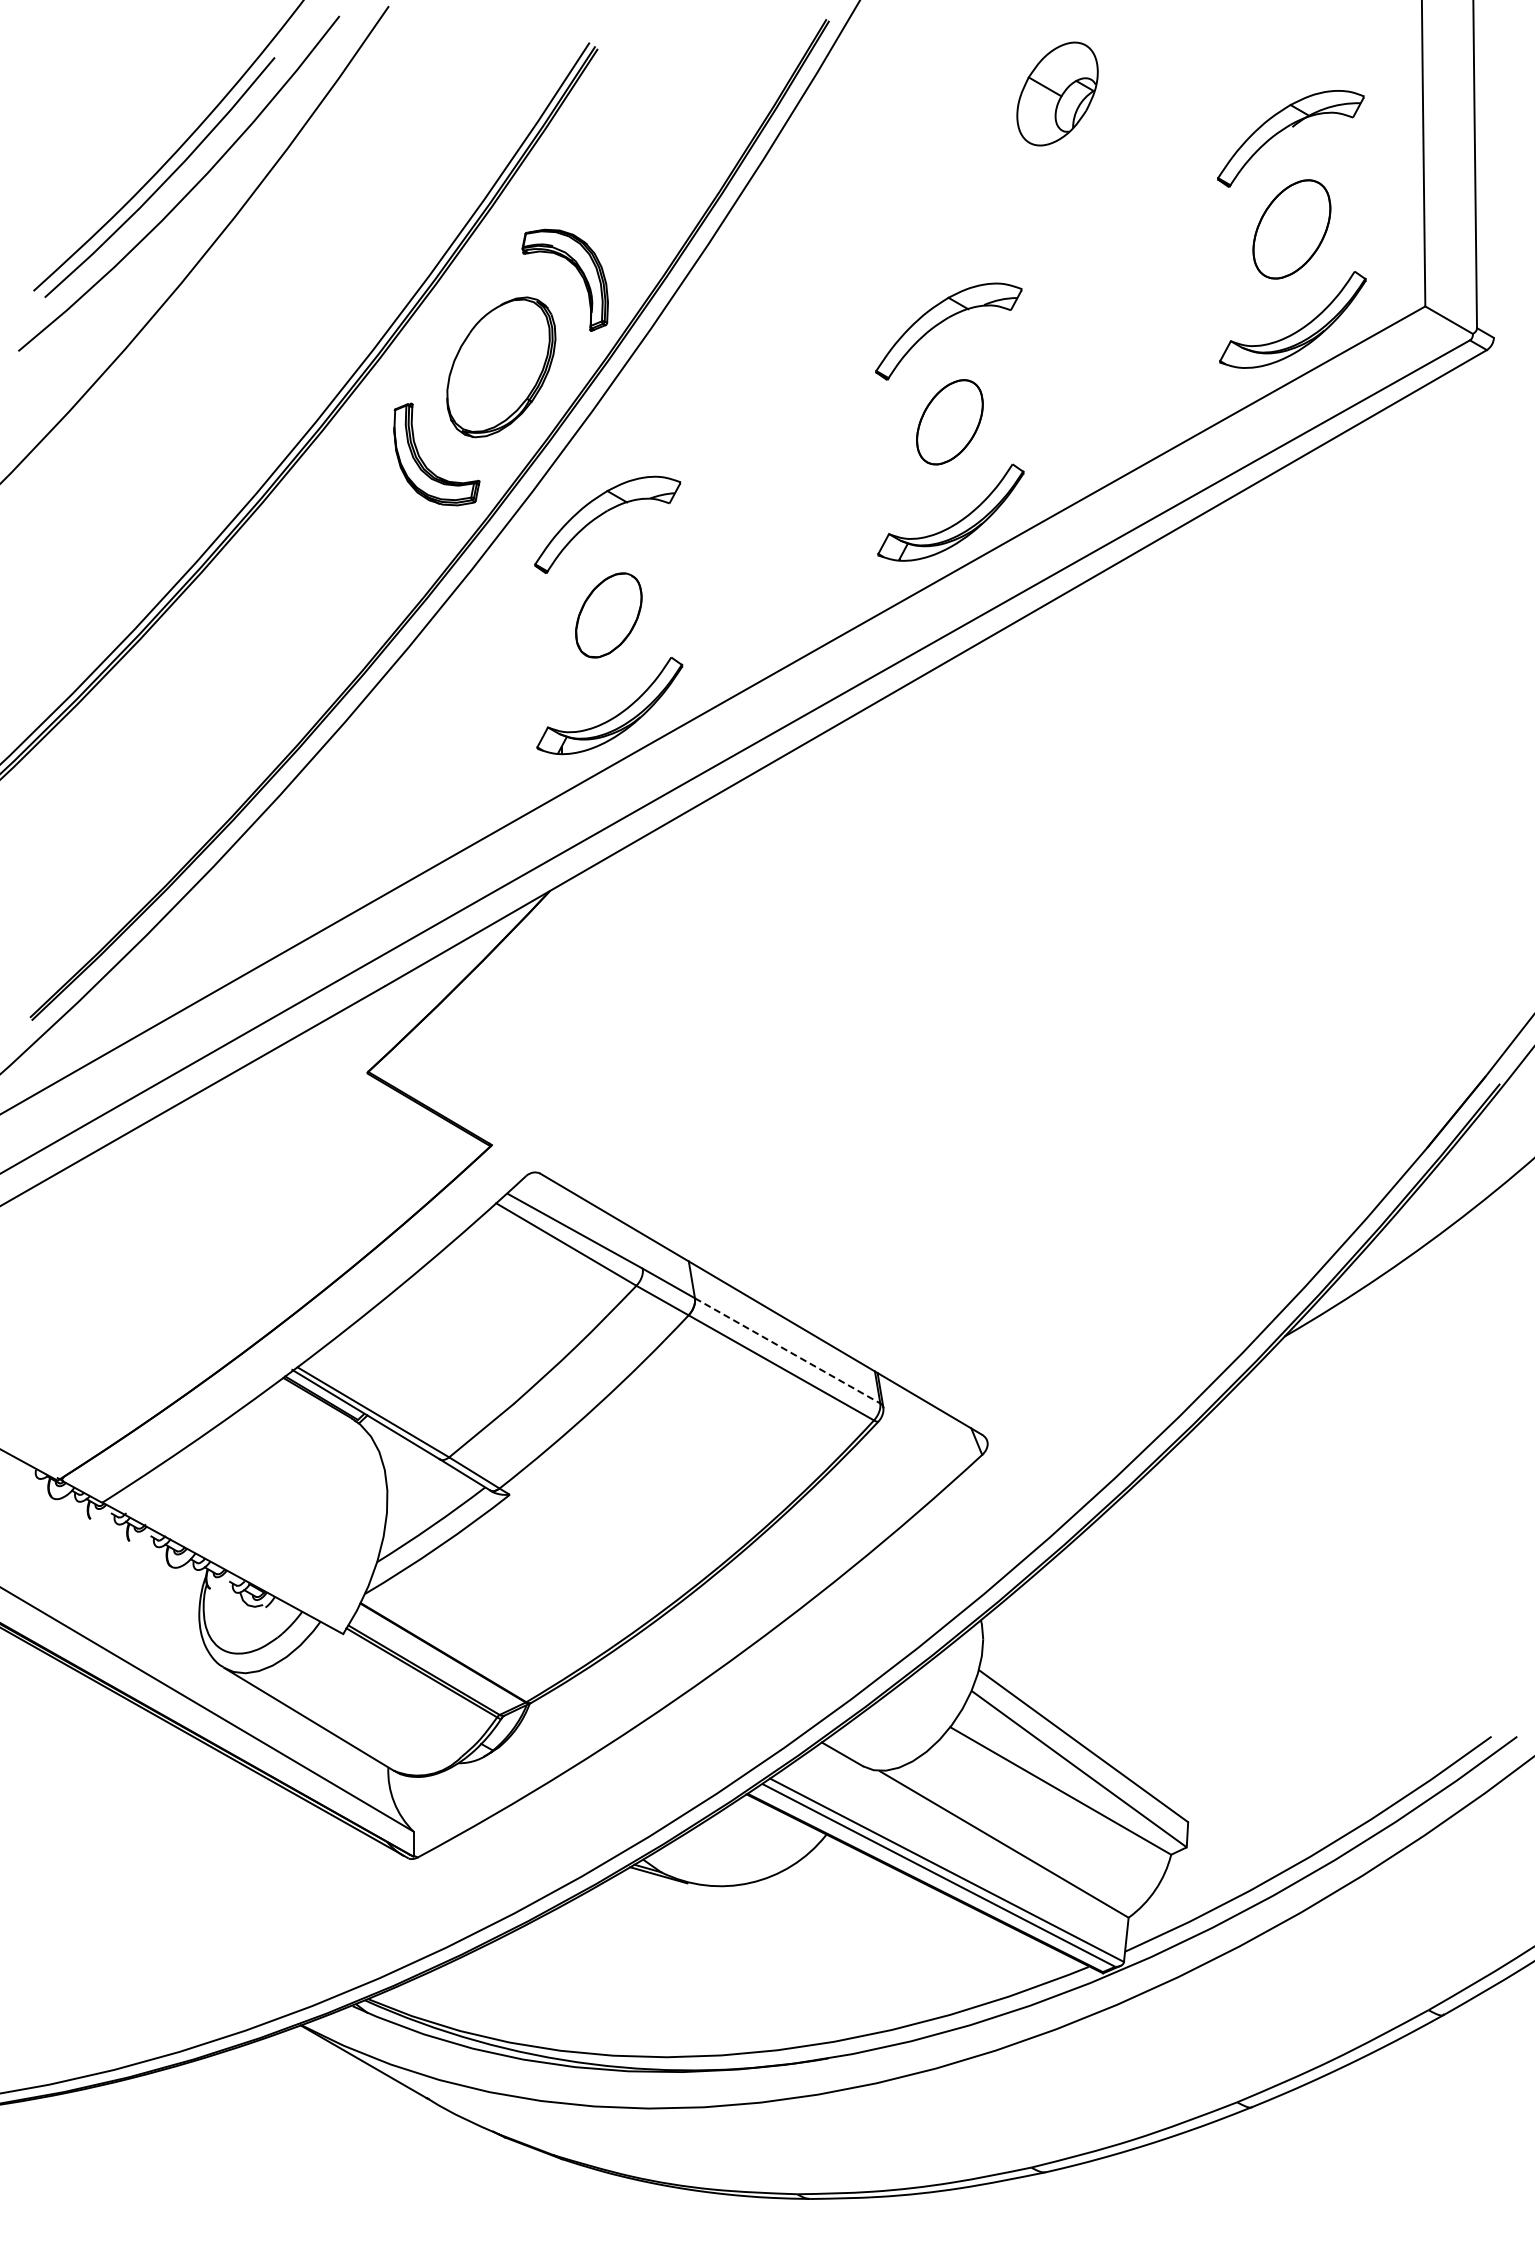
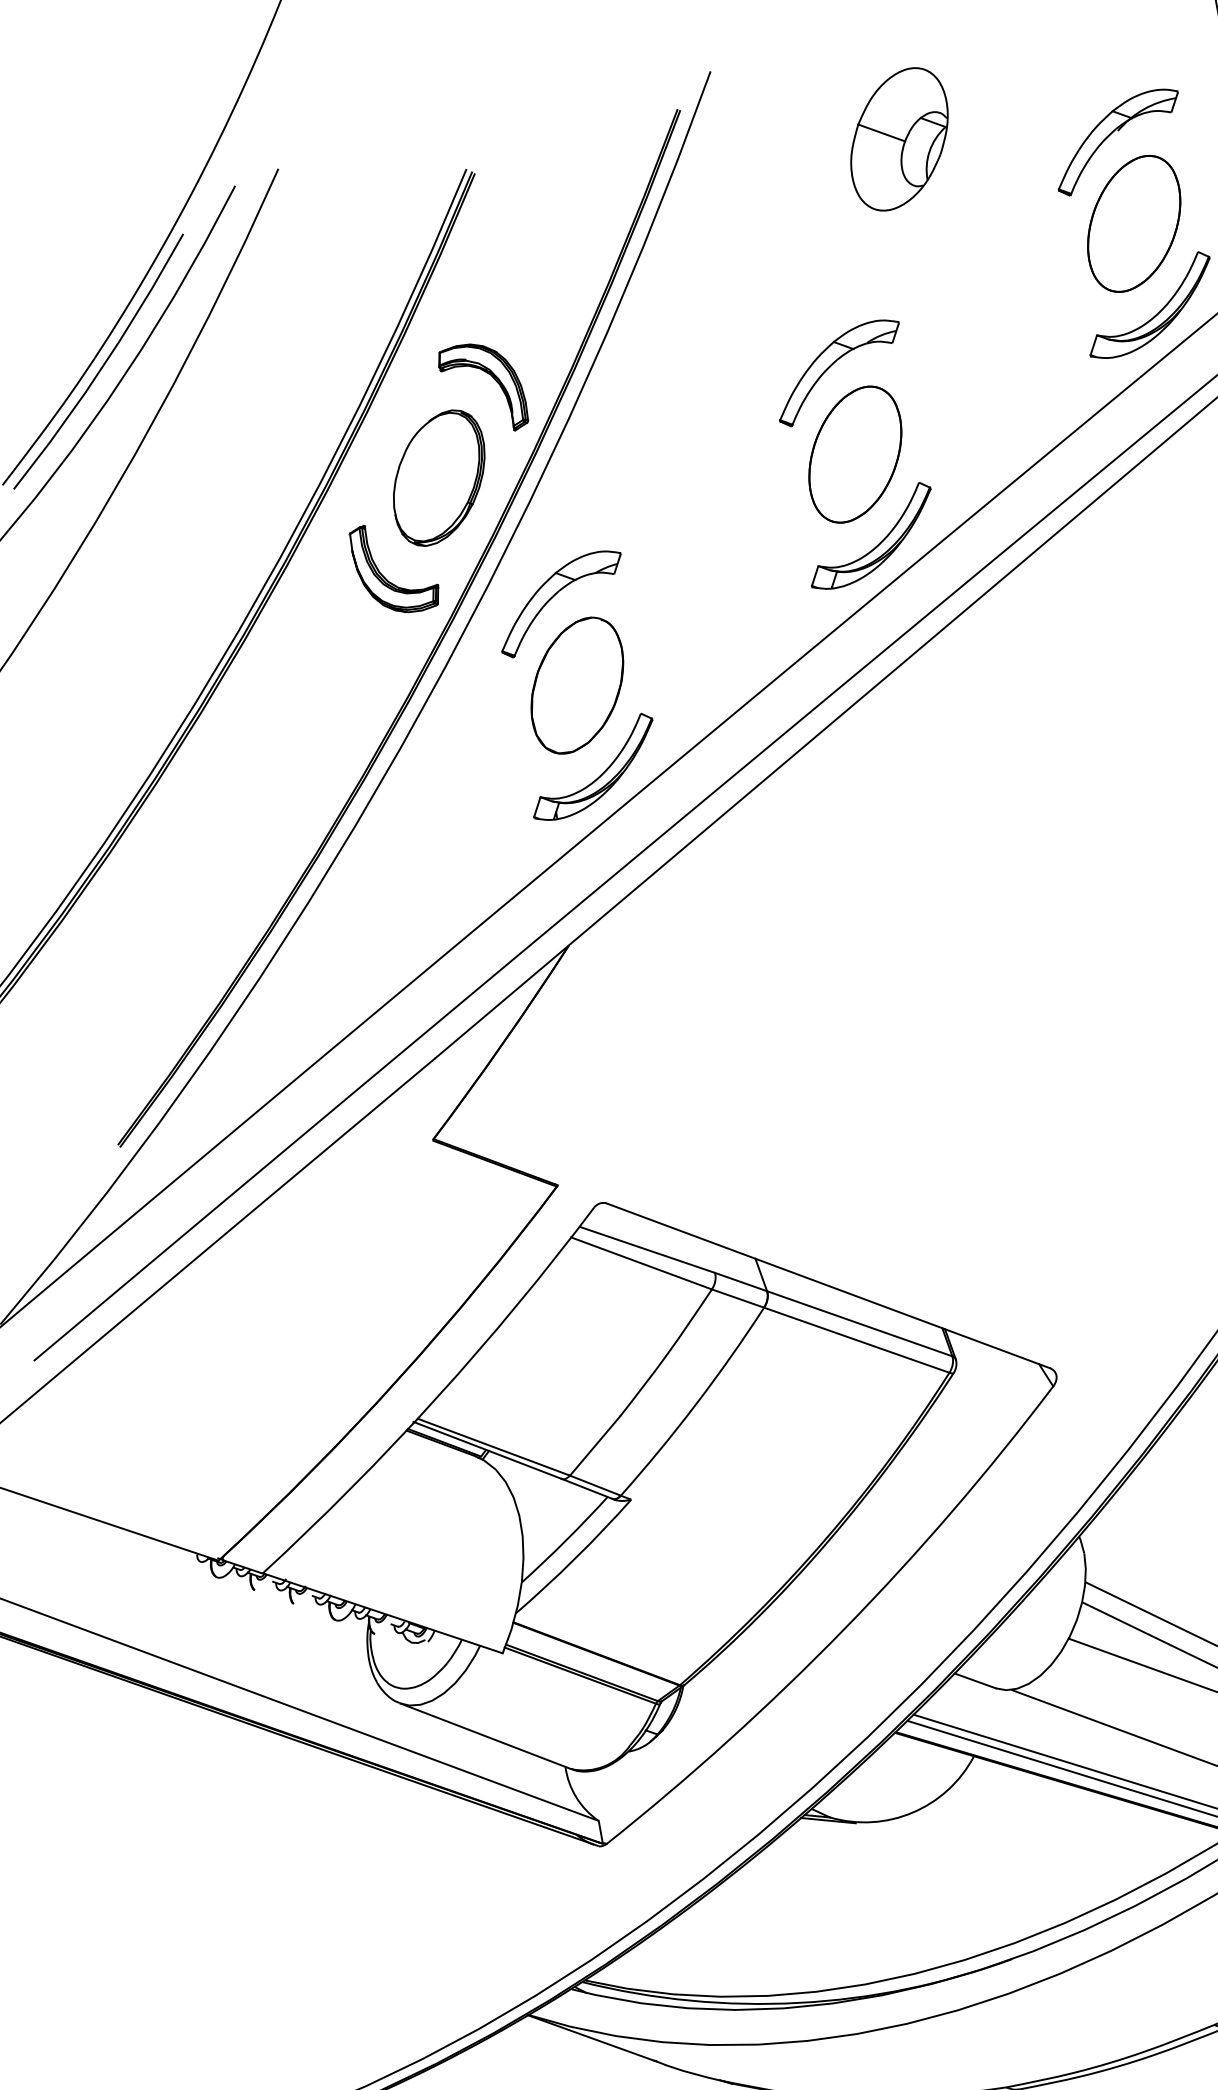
part: (1057, 93) -> (899, 138), size x1.43
part: (1291, 229) -> (1133, 224), size x1.43
part: (949, 422) -> (855, 455), size x1.67
part: (608, 615) -> (577, 685), size x1.67
line: (787, 1350) -> (859, 1323), dashed -> solid

